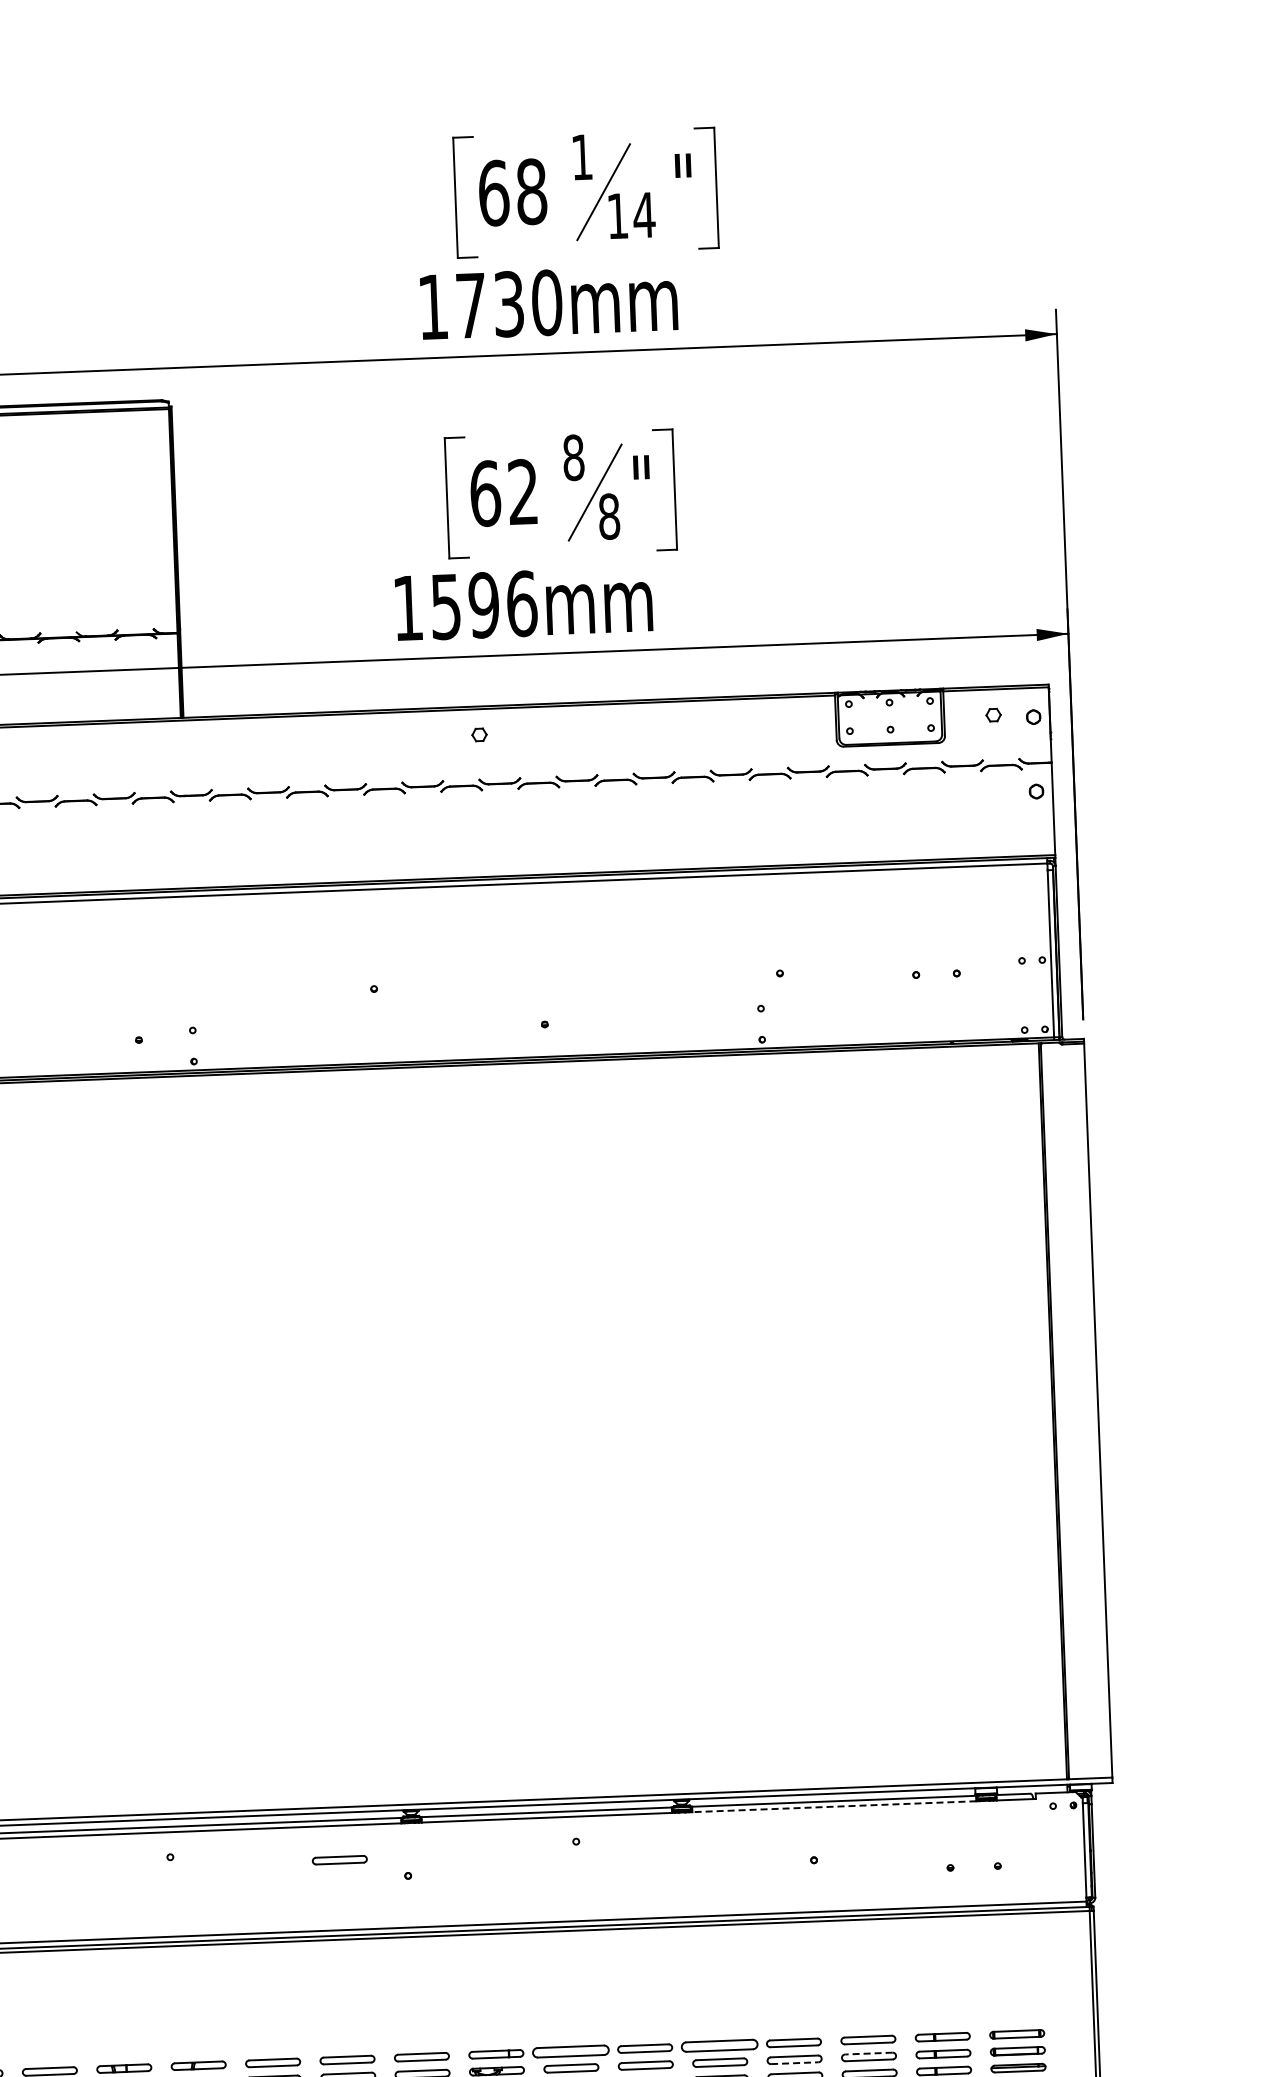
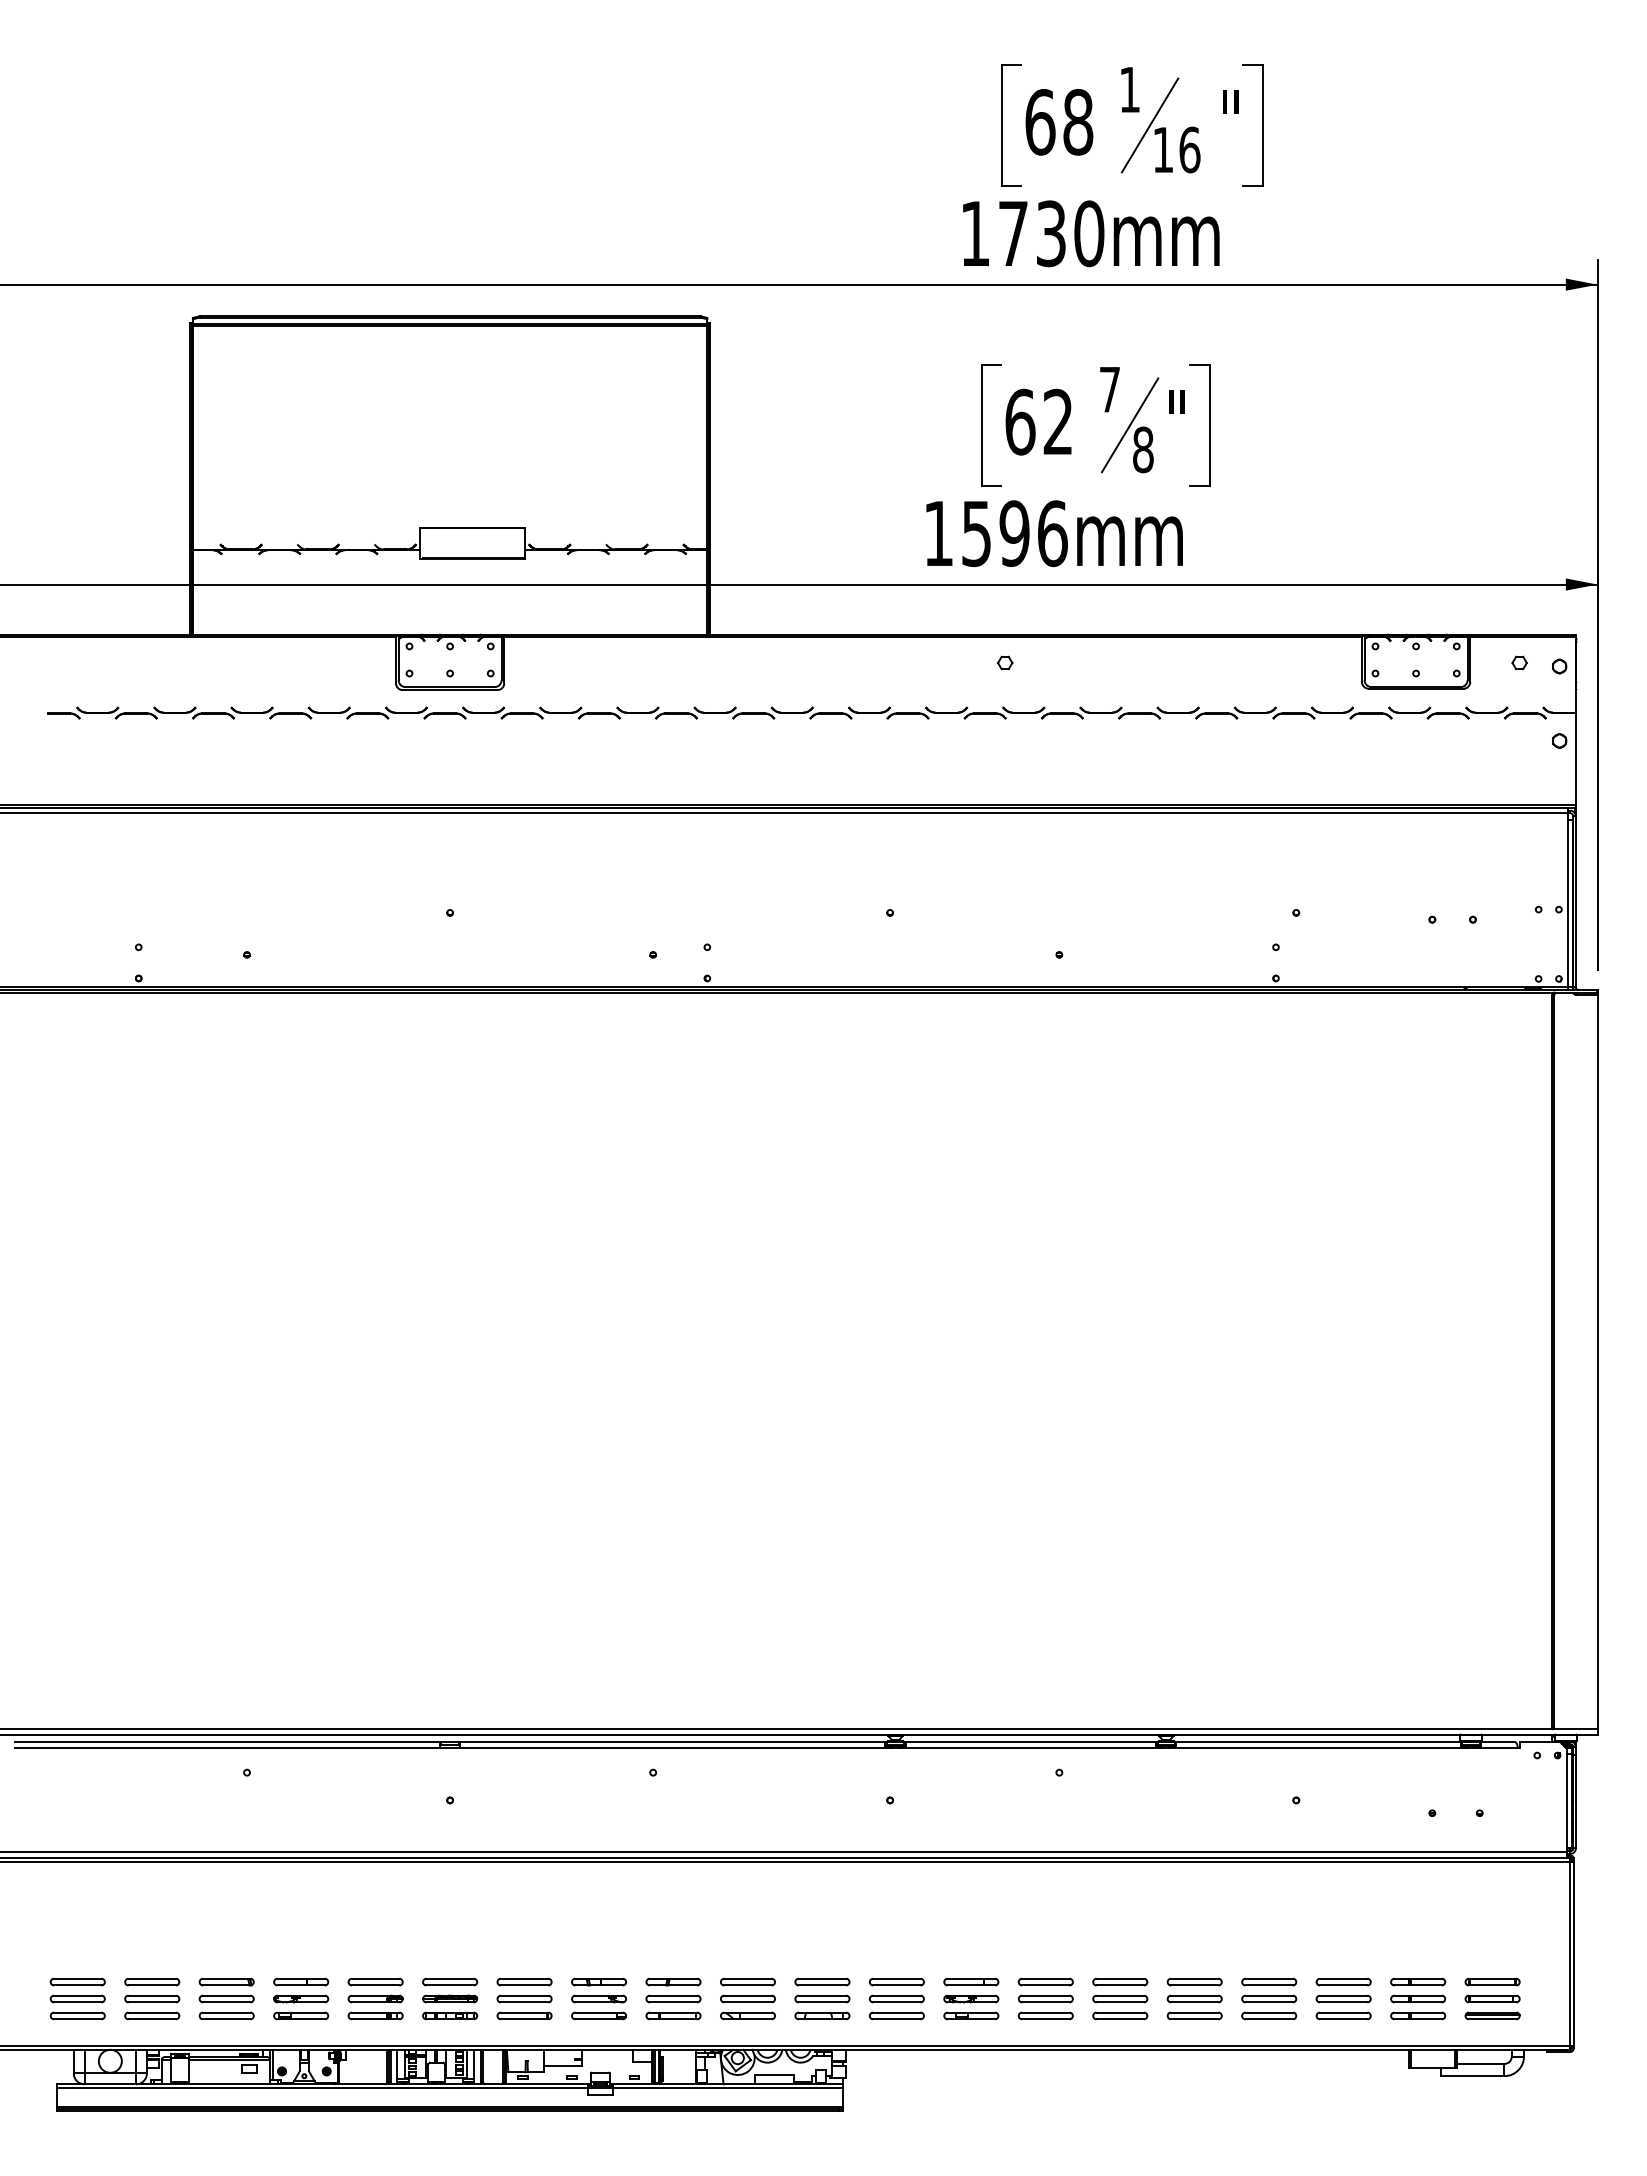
text: (643, 214) -> (1189, 149), 14 -> 16
text: (573, 457) -> (1109, 389), 8 -> 7
line: (834, 1806) -> (1318, 1747), dashed -> solid
part: (339, 1859) -> (822, 1781), removed
part: (719, 2045) -> (1194, 1981), size x0.71
part: (570, 2050) -> (1045, 1981), size x0.71
line: (868, 2053) -> (1343, 1995), dashed -> solid
line: (795, 2063) -> (1269, 2002), dashed -> solid

